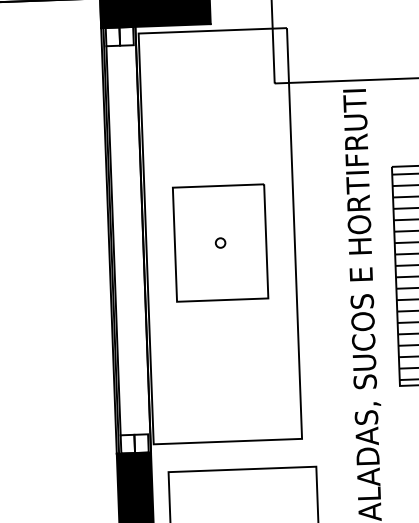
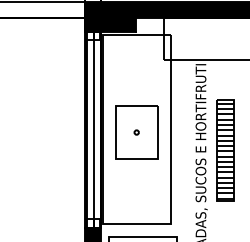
line: (126, 239) -> (93, 129), added

